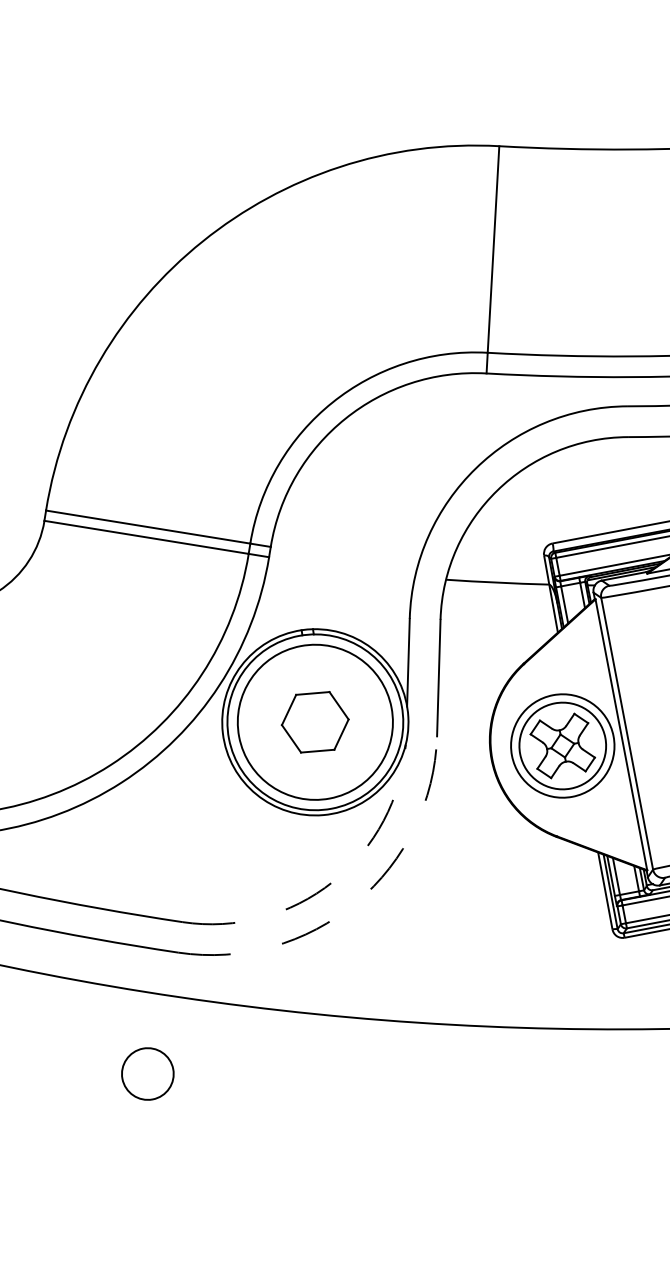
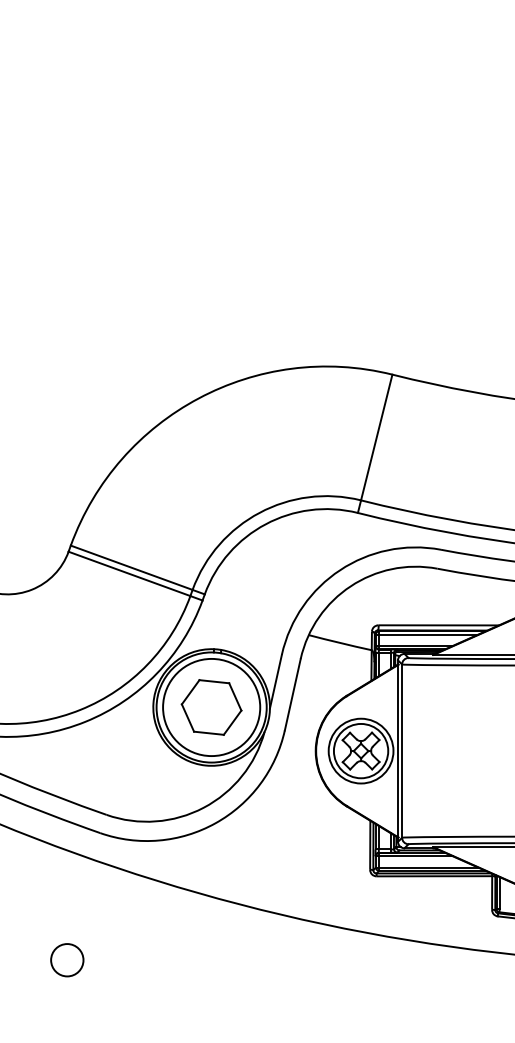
part: (315, 722) -> (211, 707), size x1.43
arc: (332, 881) -> (203, 807), dashed -> solid
arc: (356, 903) -> (215, 823), dashed -> solid
circle: (148, 1074) -> (67, 960), moved

